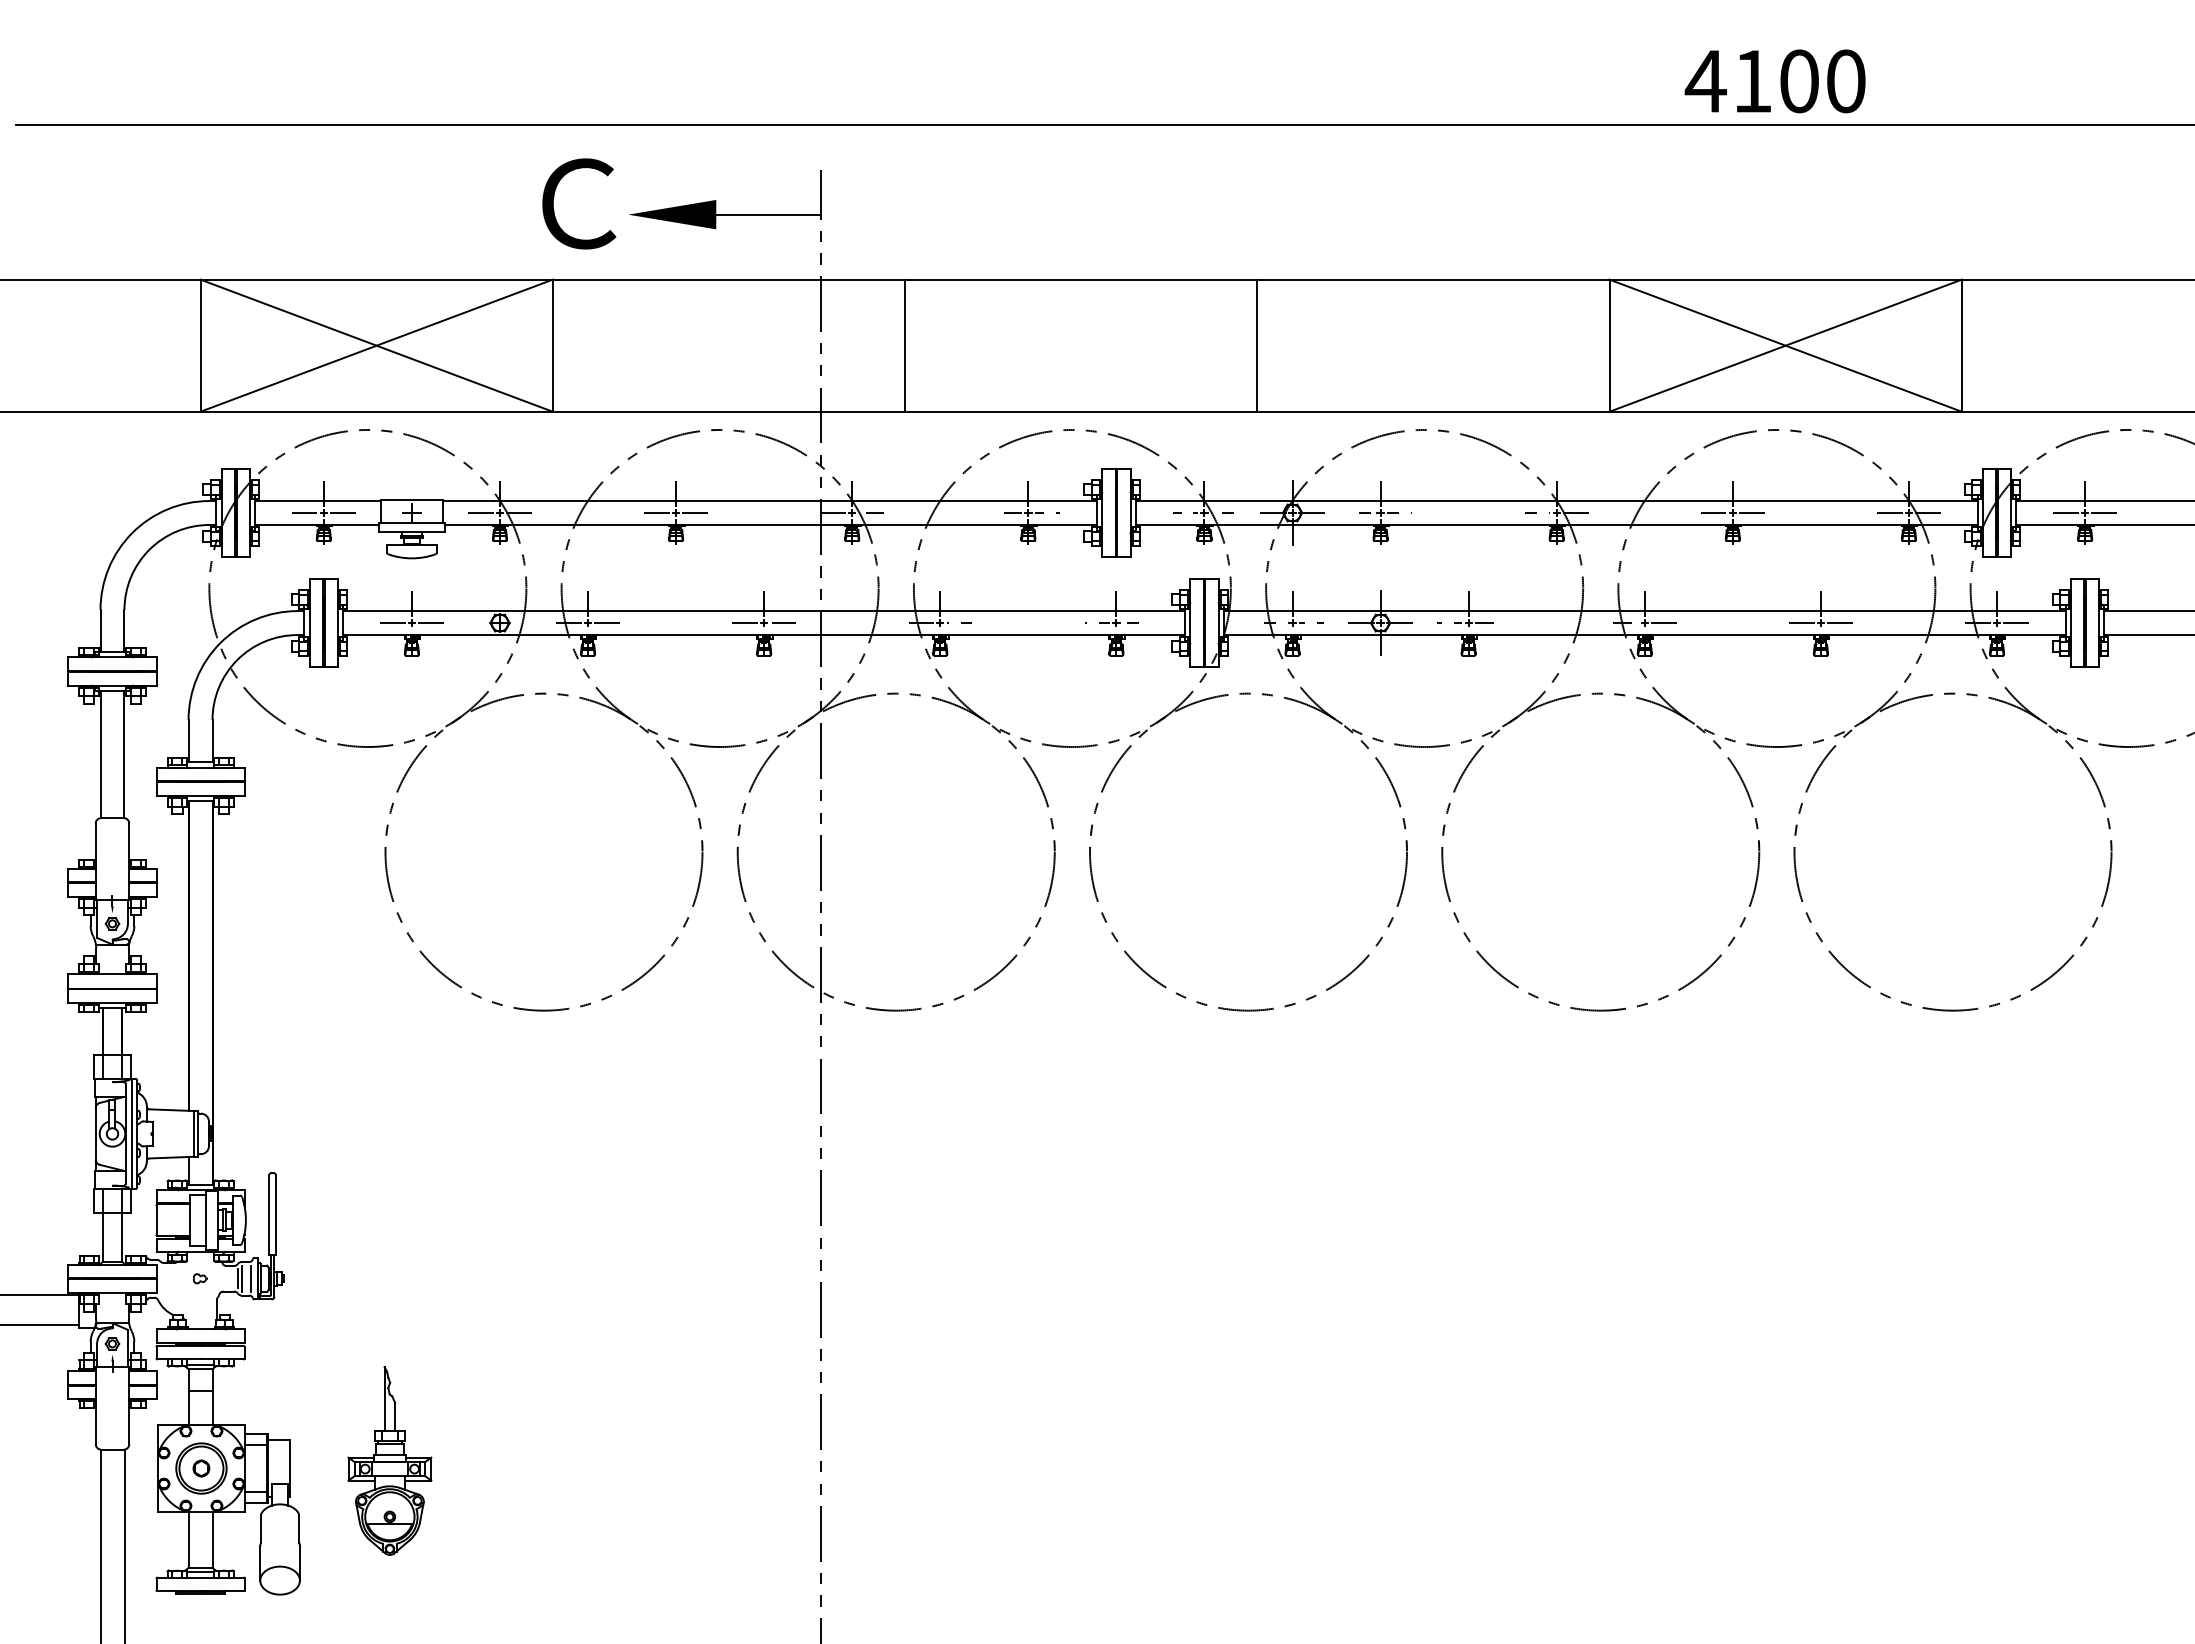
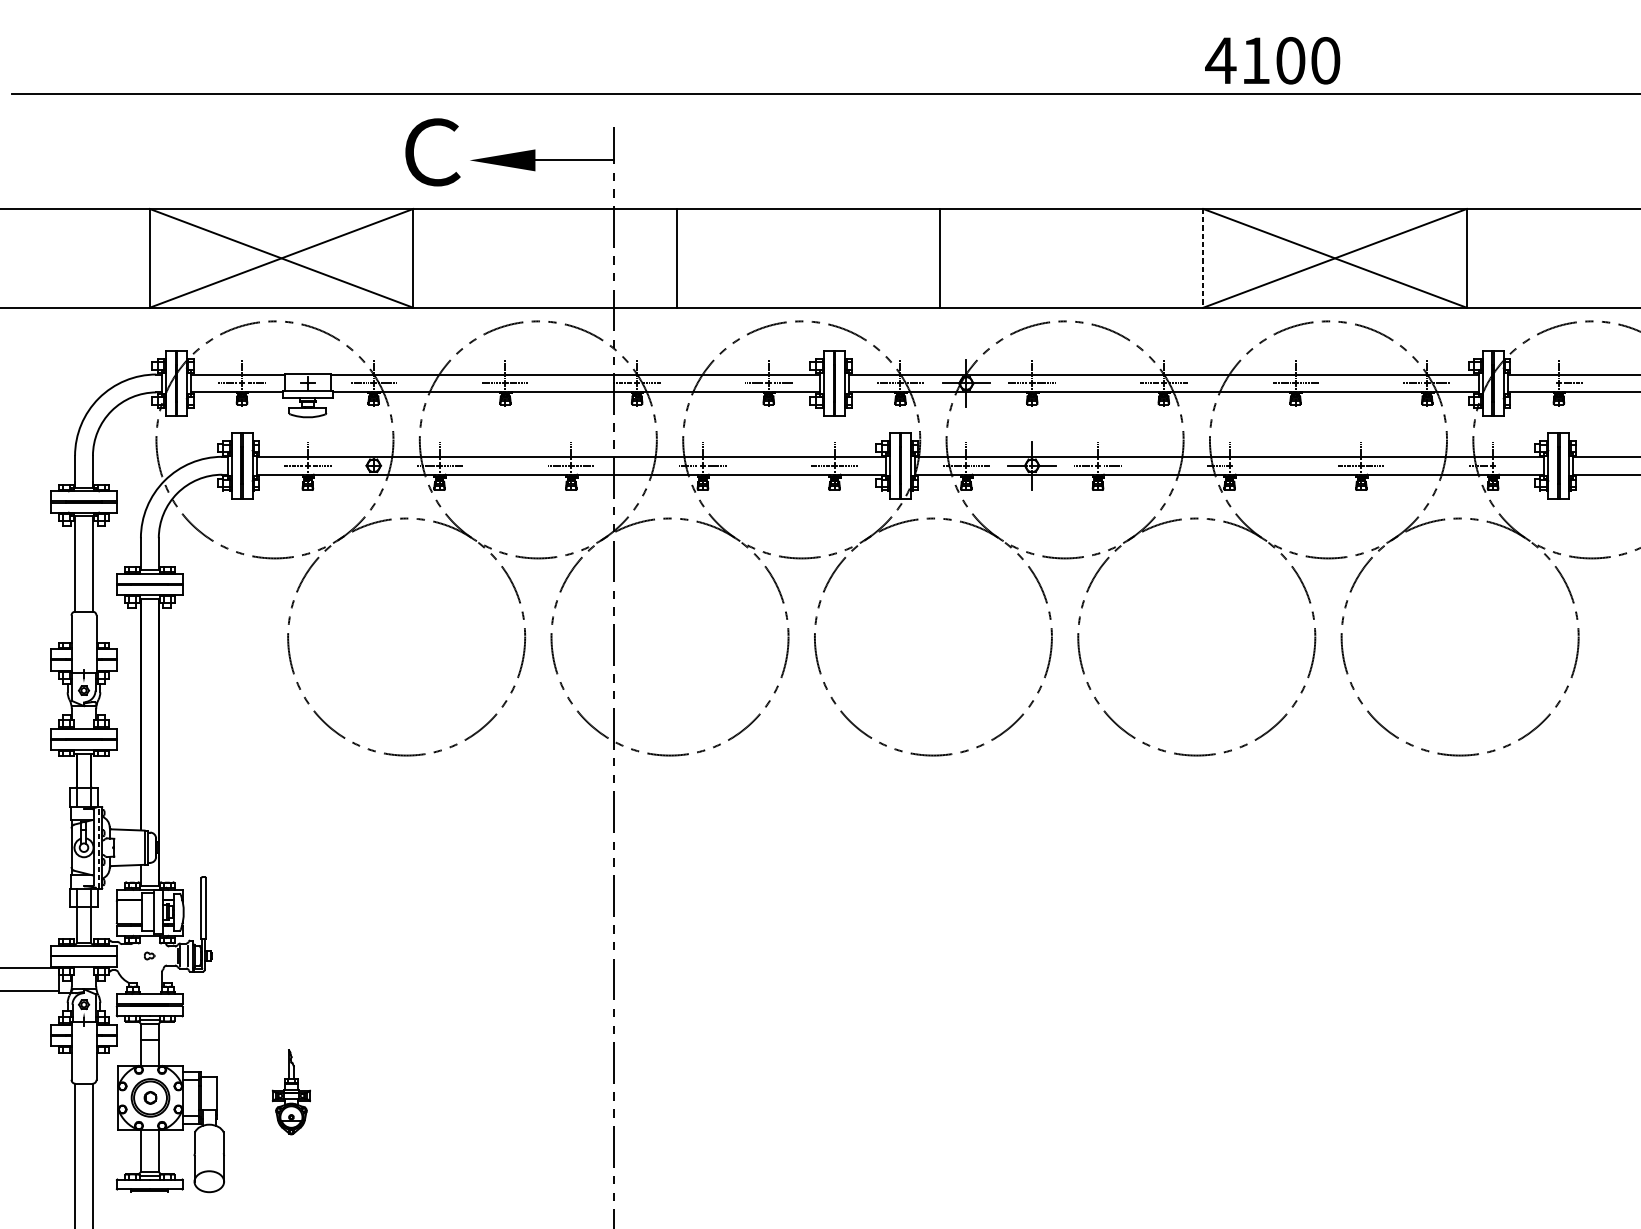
text: (1774, 81) -> (1272, 60), moved
line: (1609, 346) -> (1203, 258), solid -> dashed
line: (2065, 513) -> (1544, 383), removed
line: (1663, 623) -> (1243, 466), removed
line: (2015, 623) -> (1506, 466), removed
line: (131, 1133) -> (98, 847), solid -> dashed
part: (389, 1460) -> (291, 1091), size x0.6

